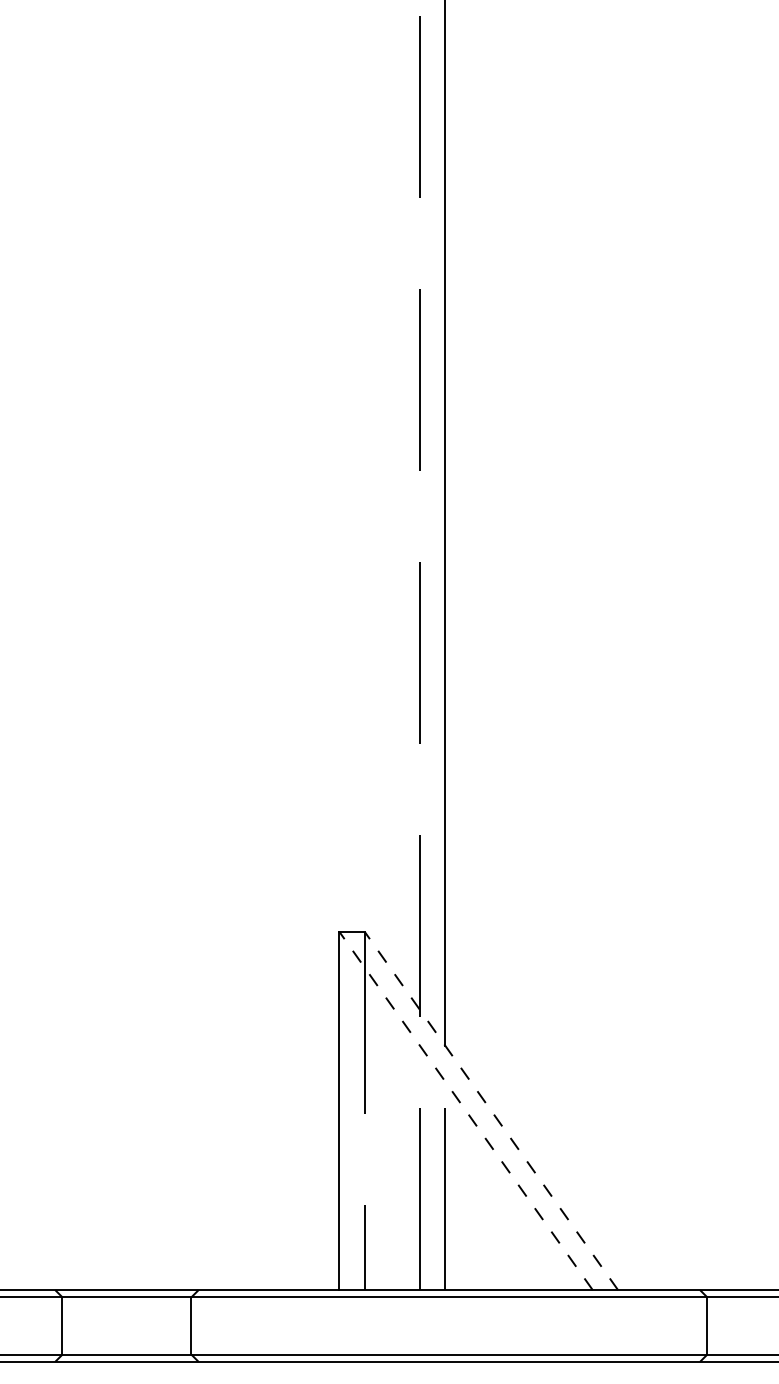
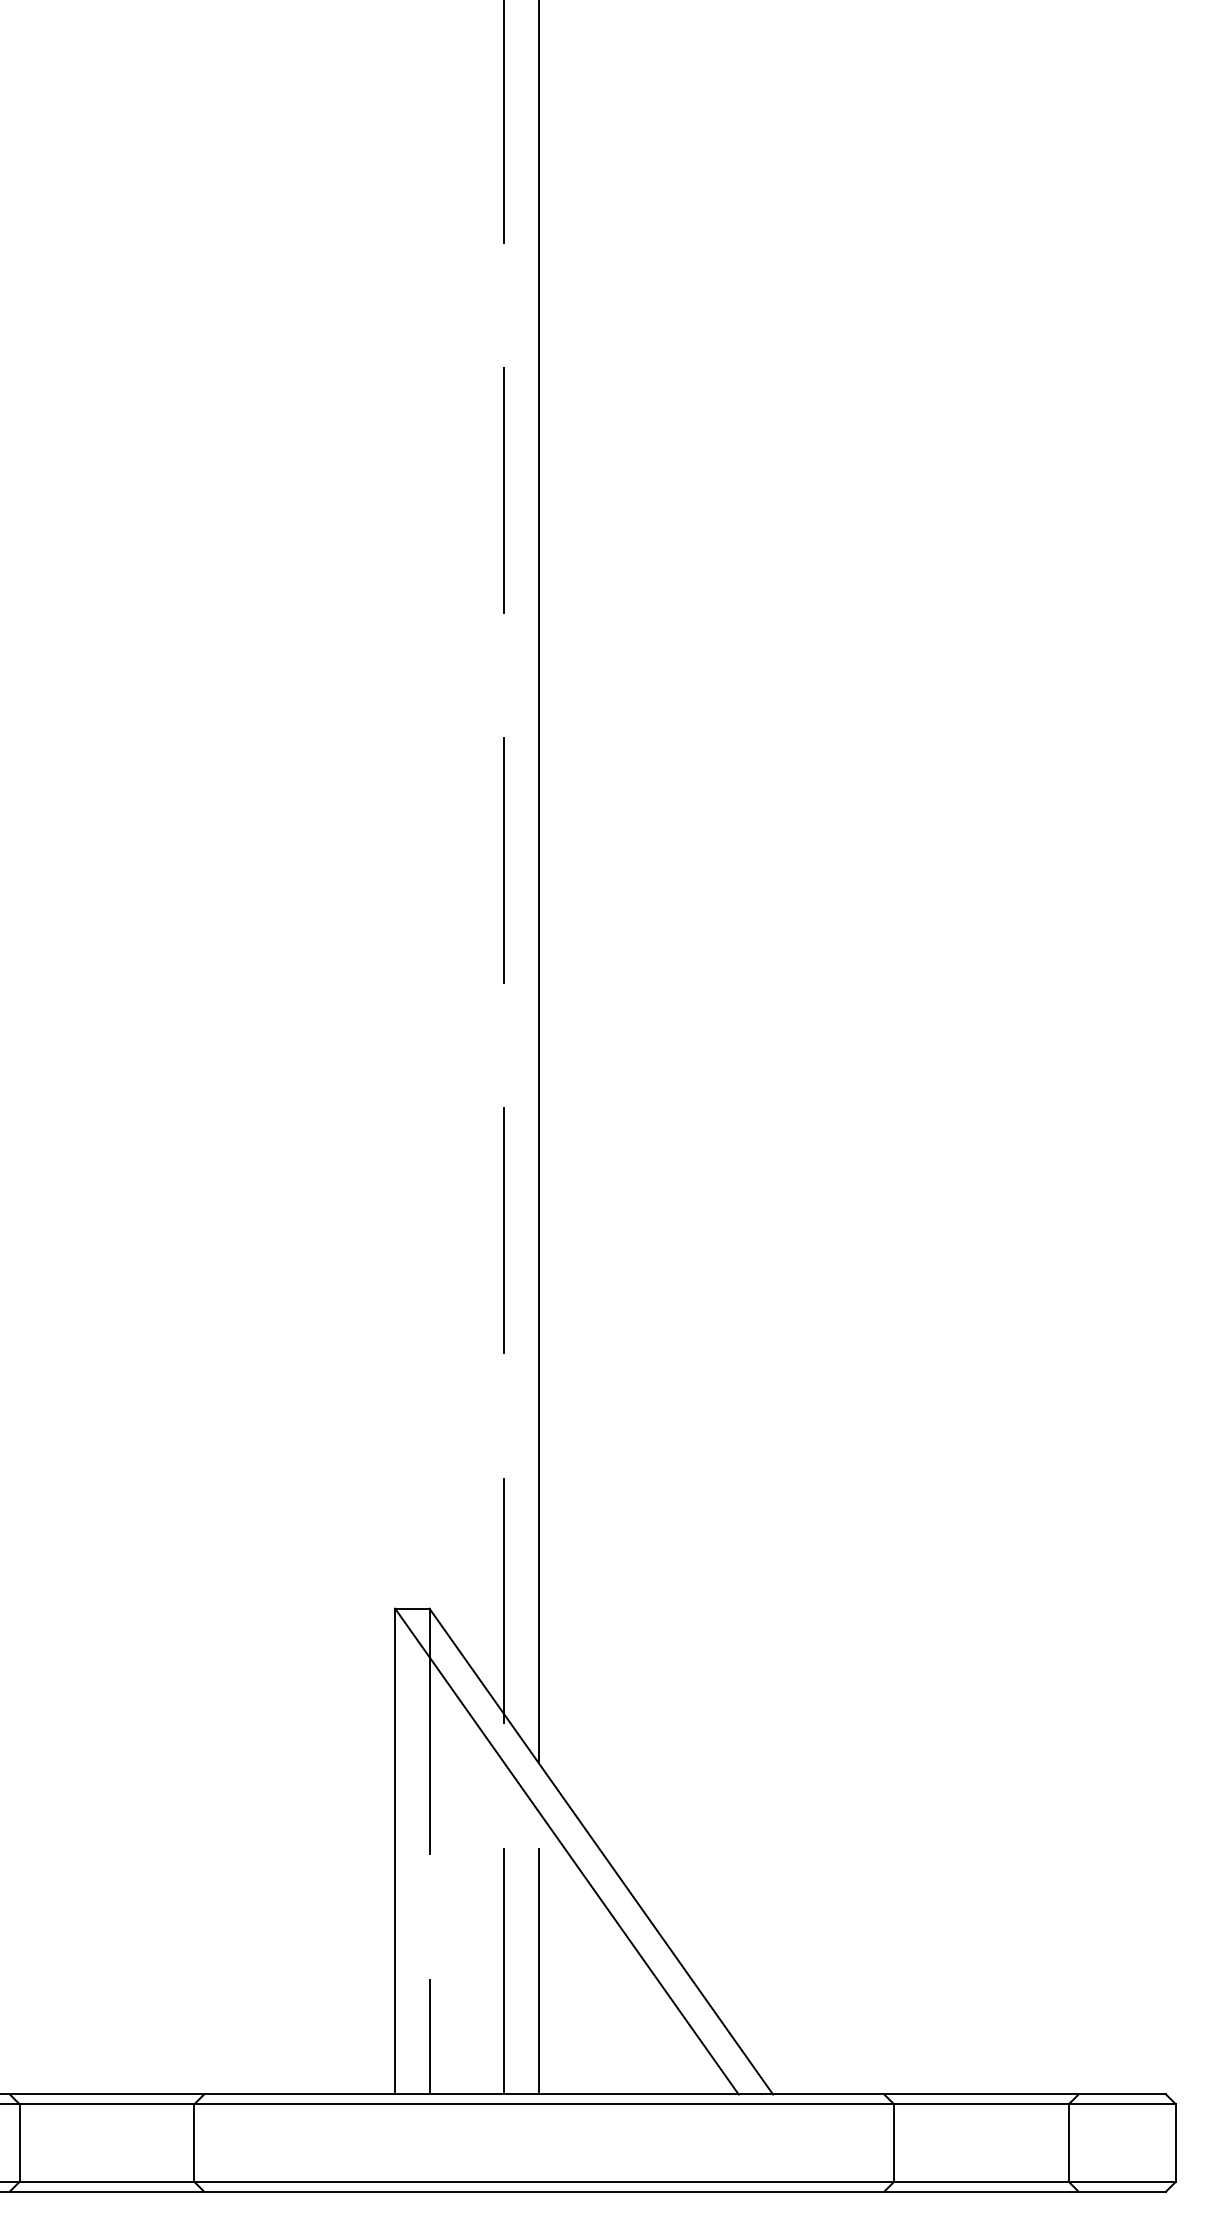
line: (465, 1110) -> (566, 1851), dashed -> solid
line: (491, 1110) -> (601, 1851), dashed -> solid

